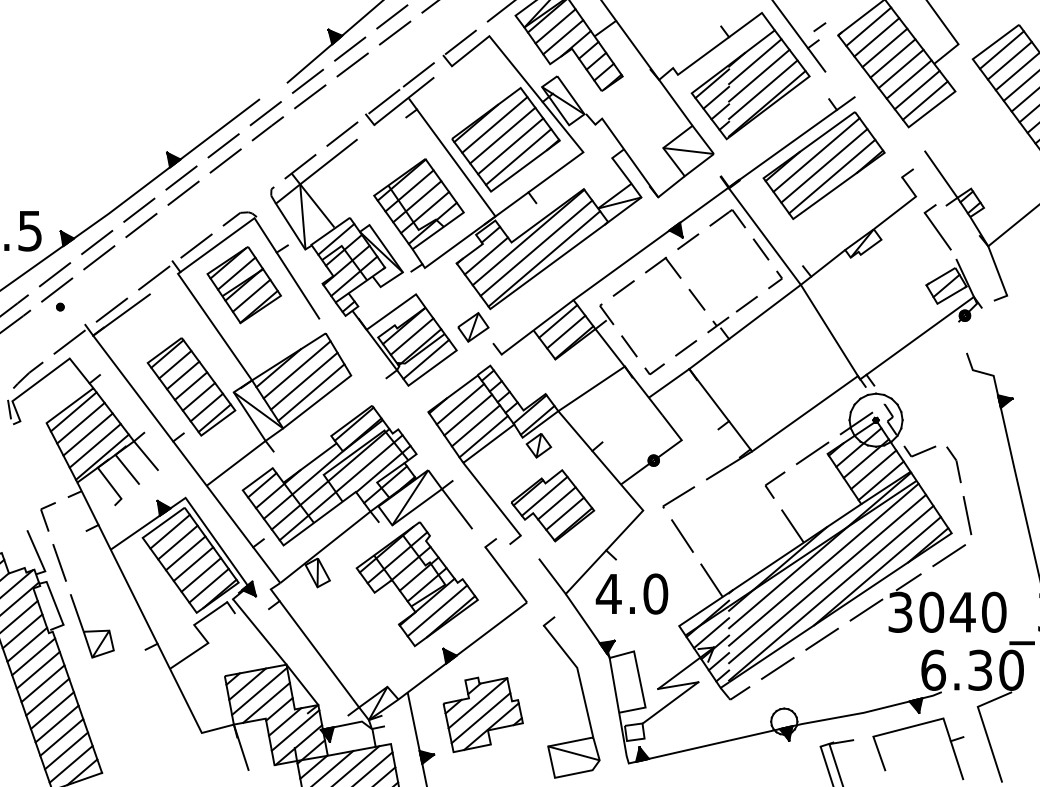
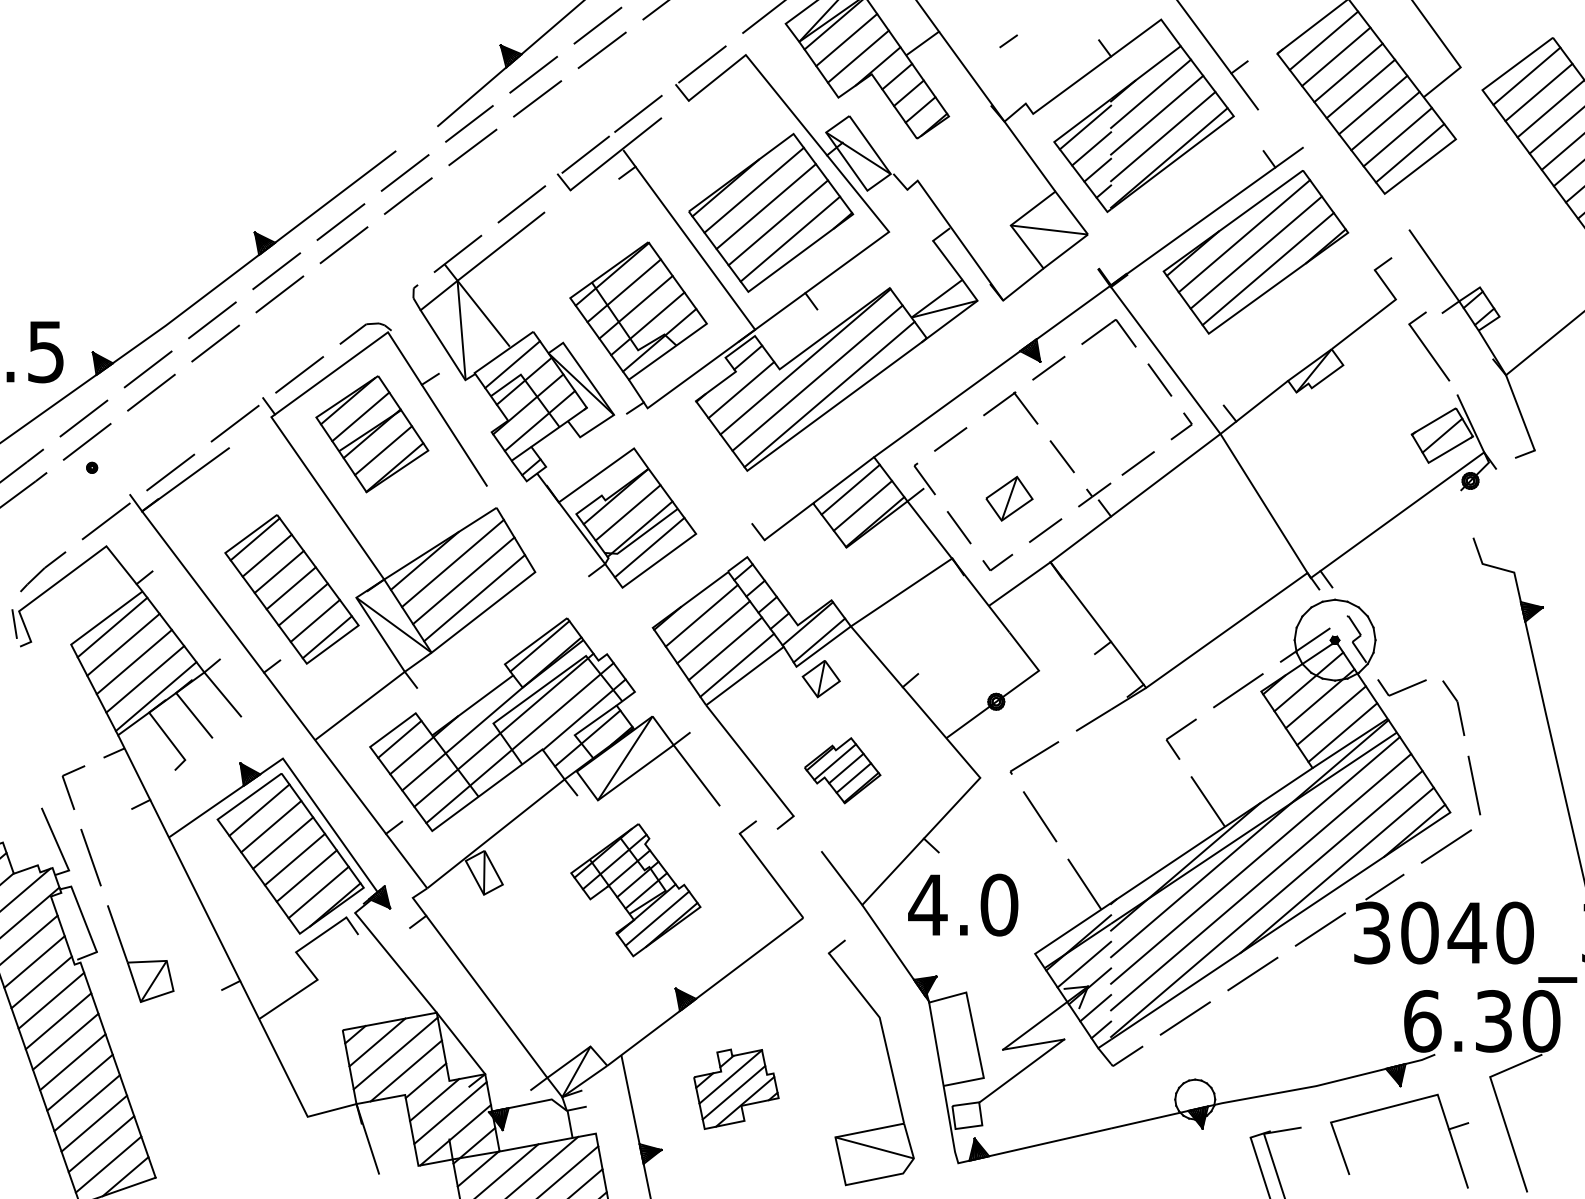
line: (819, 27) -> (1008, 41), moved
part: (473, 327) -> (1009, 498), moved
part: (552, 505) -> (842, 770), size x0.6
part: (416, 584) -> (634, 890), size x0.7
part: (482, 714) -> (735, 1088), size x0.7

